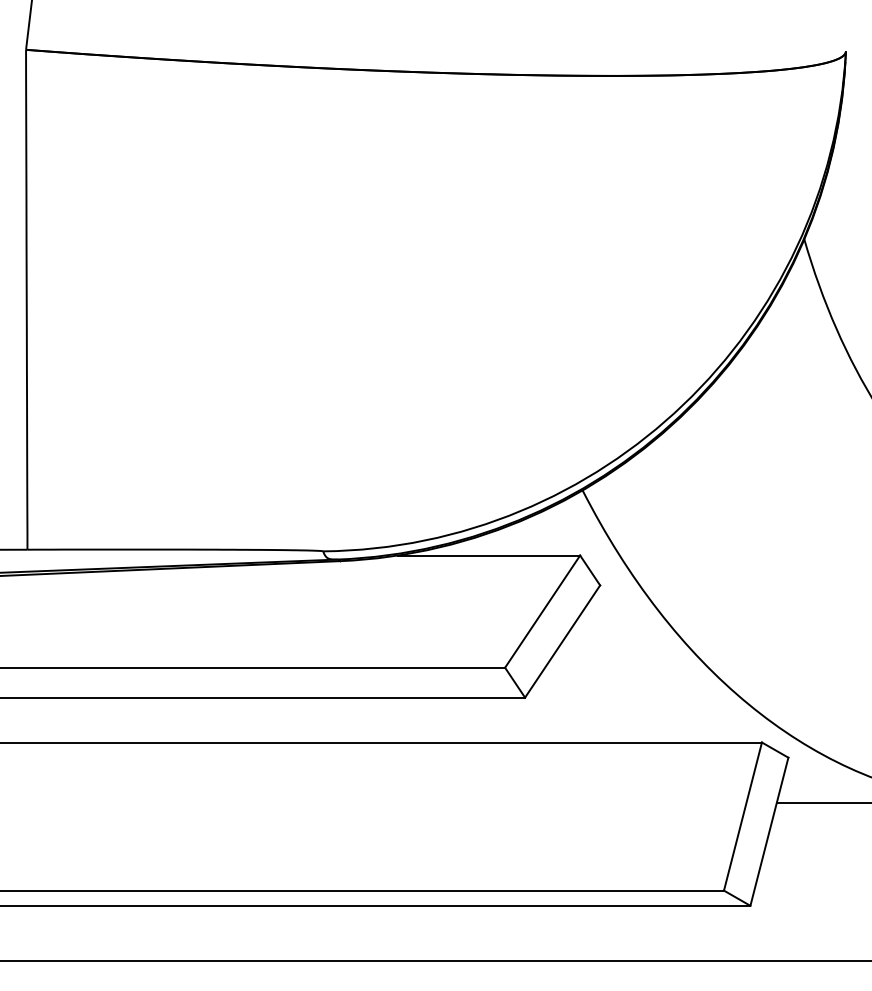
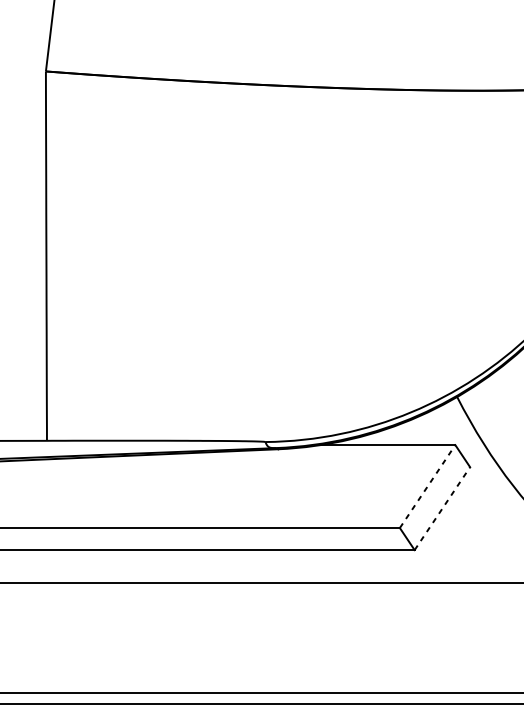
line: (542, 611) -> (427, 486), solid -> dashed
line: (562, 641) -> (442, 508), solid -> dashed

